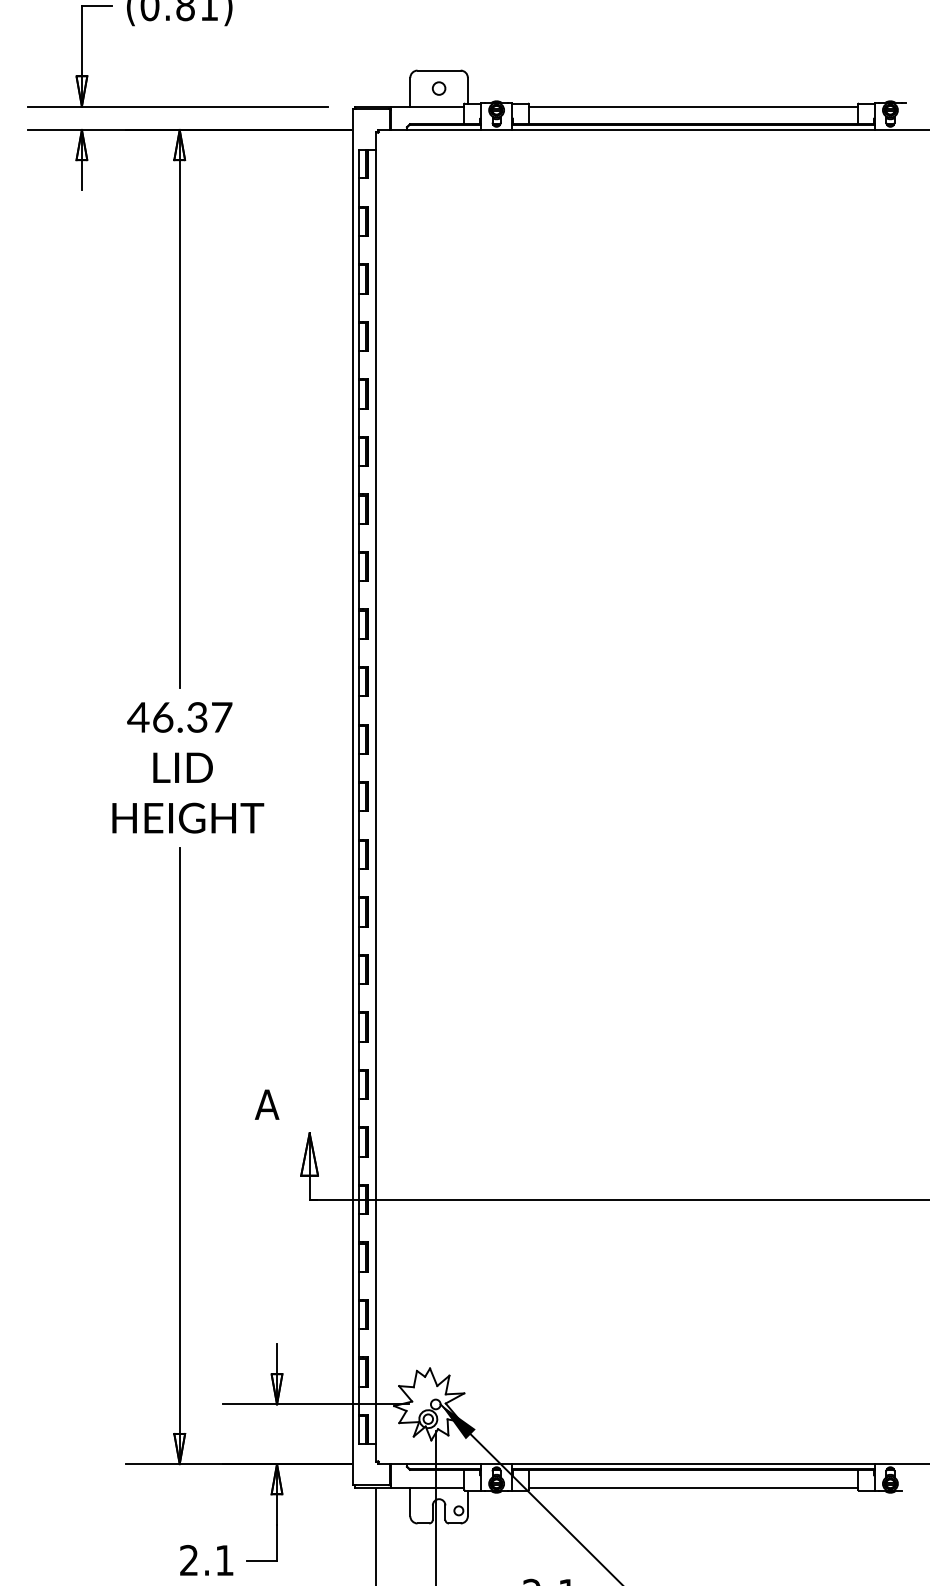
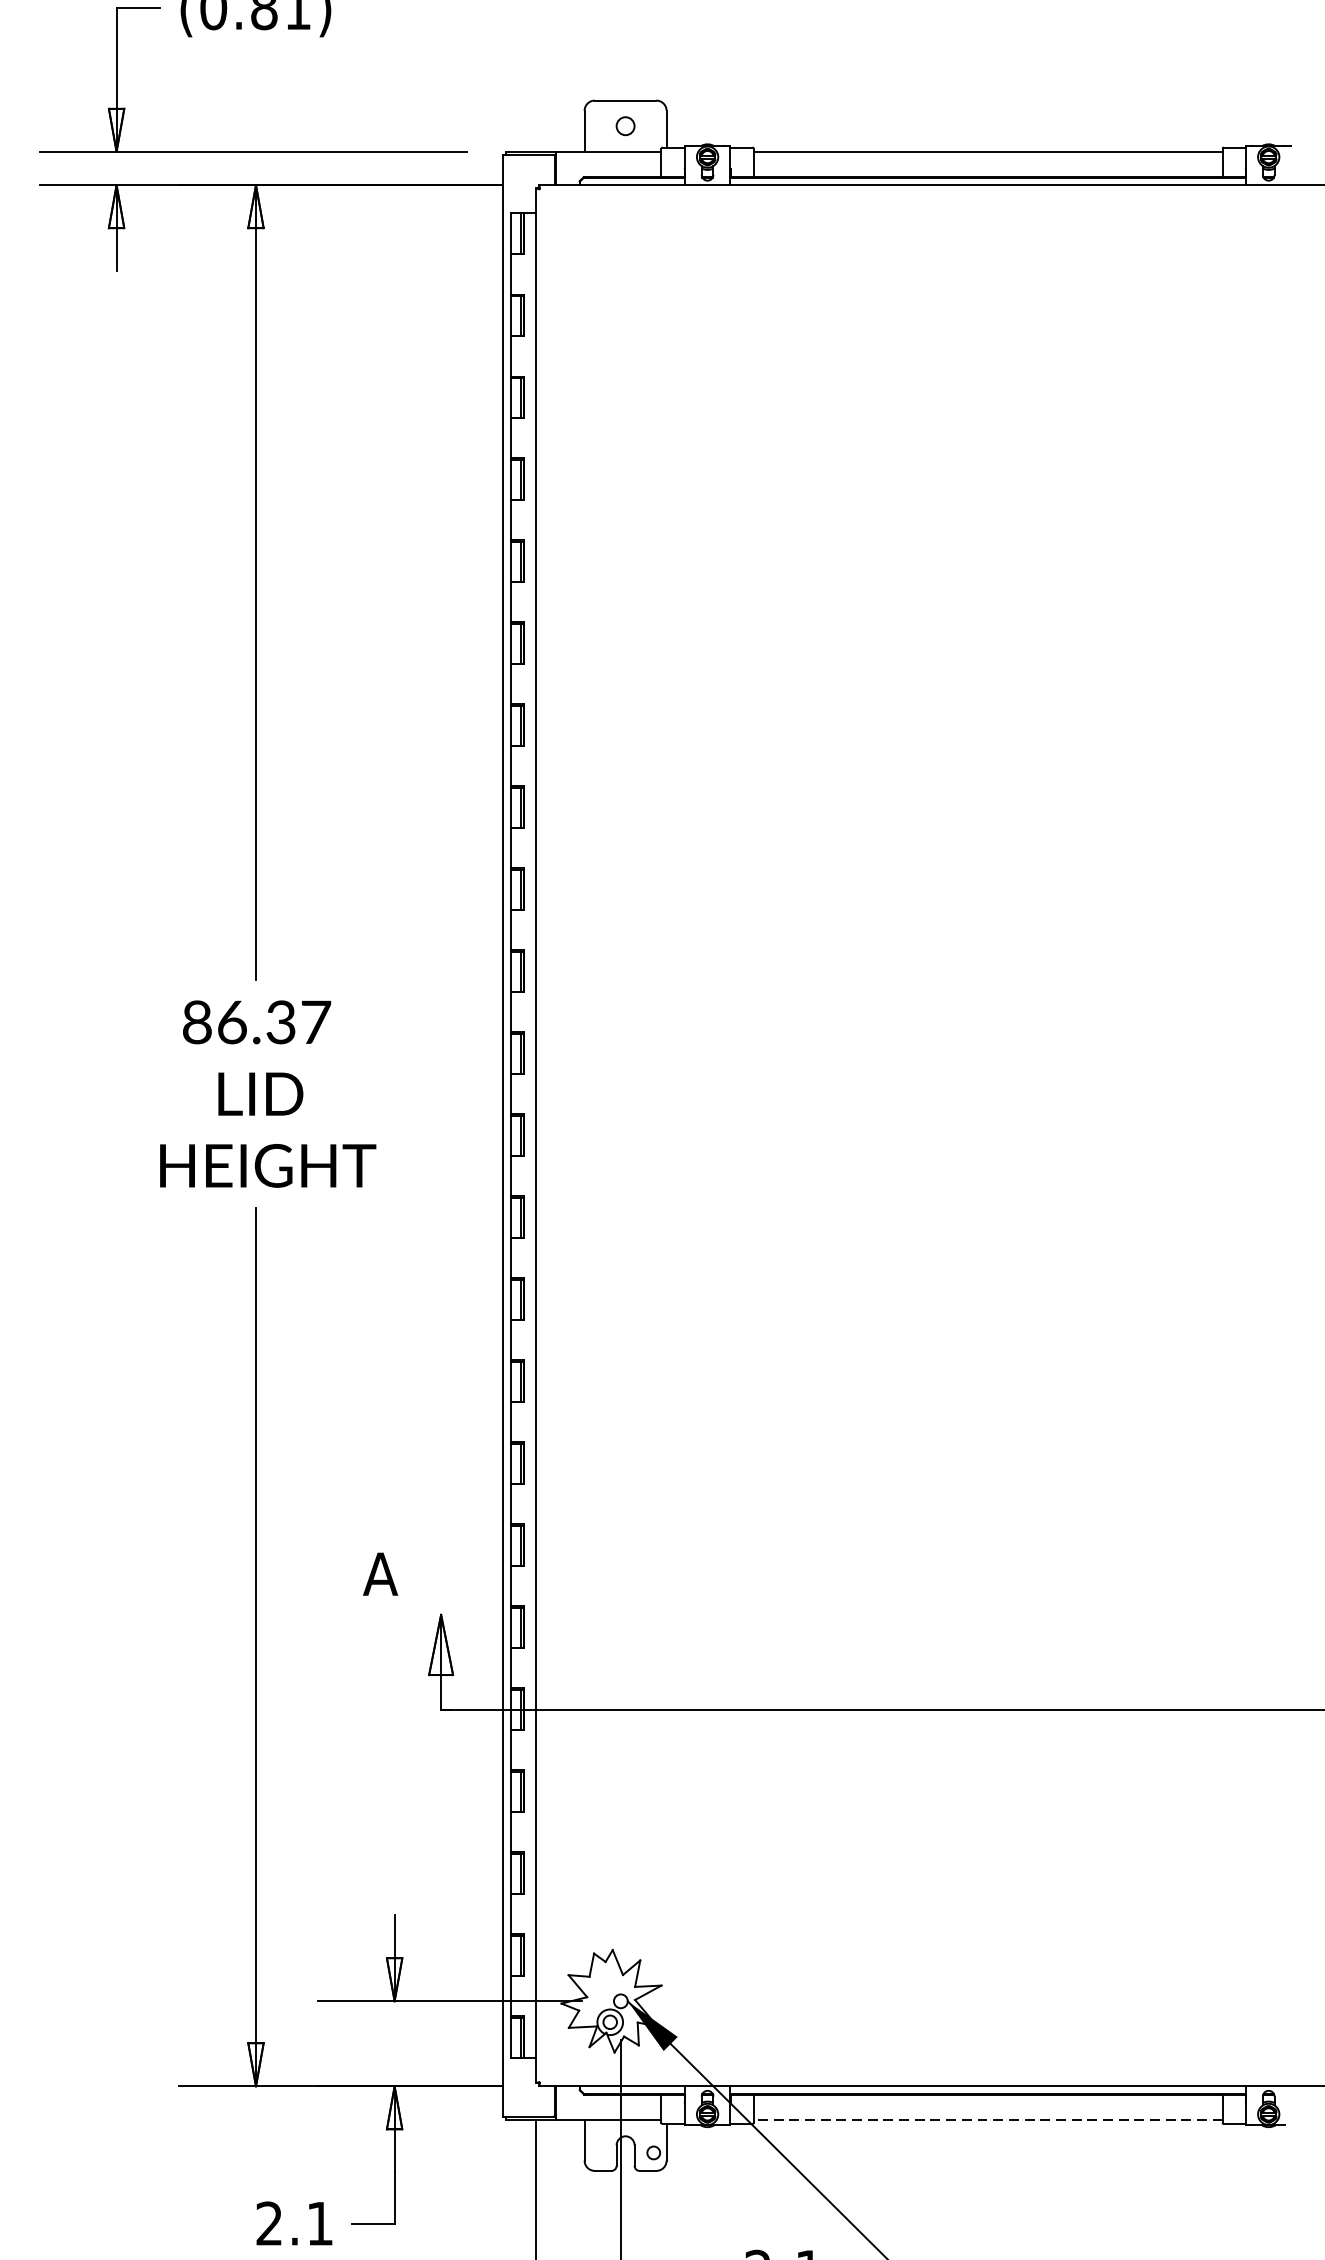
text: (138, 717) -> (197, 1022), 46.37 -> 86.37
line: (693, 1487) -> (988, 2119), solid -> dashed

